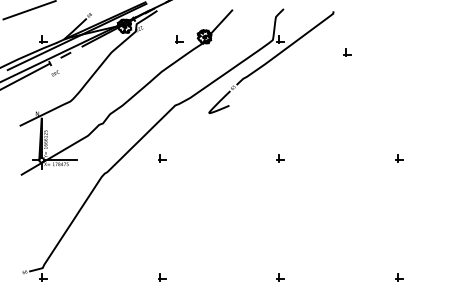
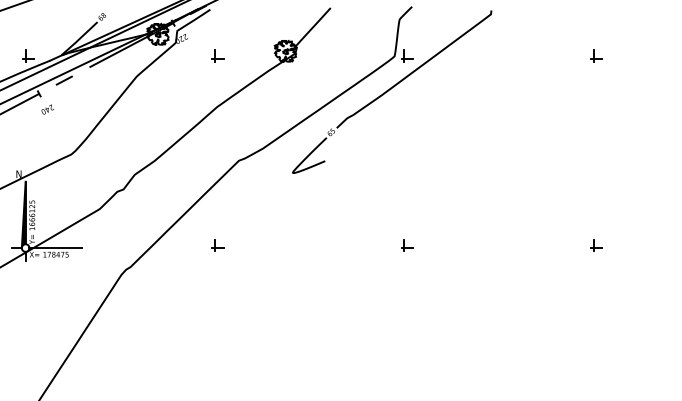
part: (179, 39) -> (218, 55), moved
part: (347, 52) -> (596, 55), moved

